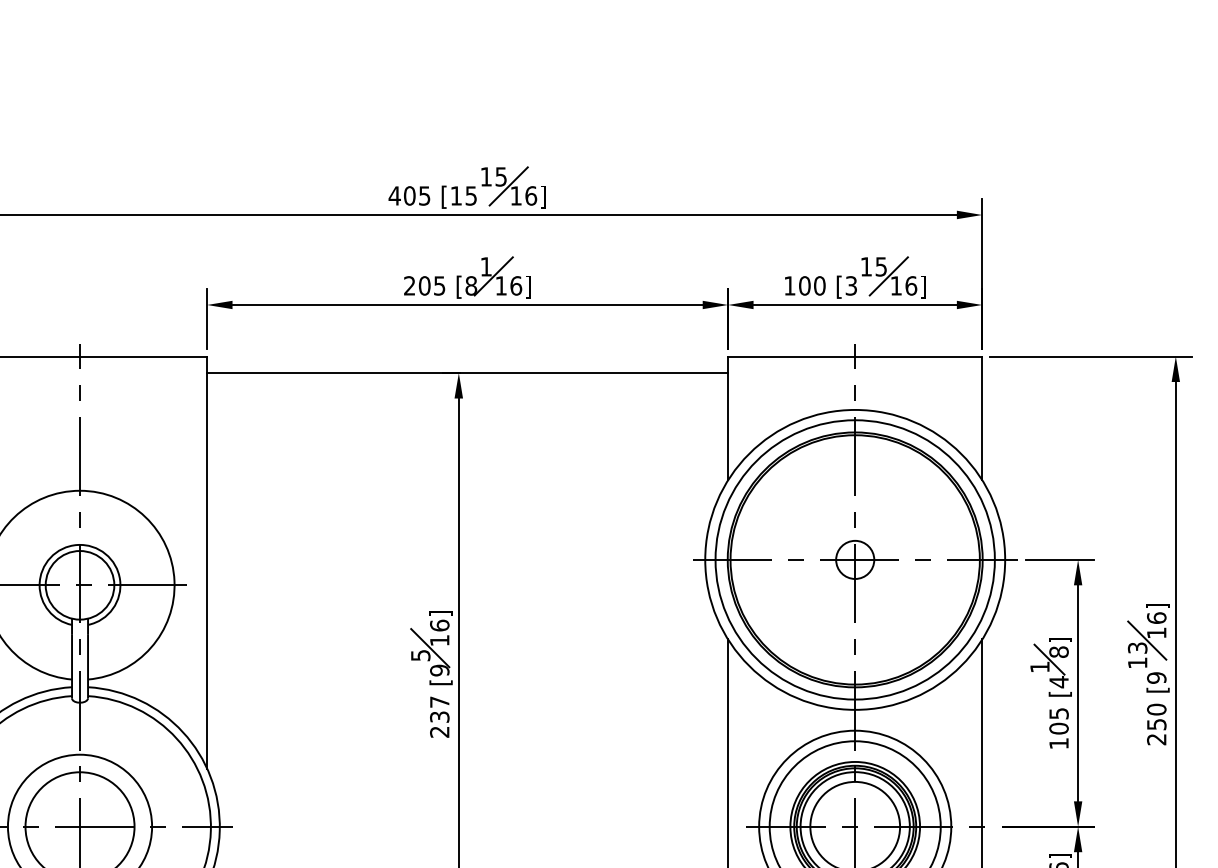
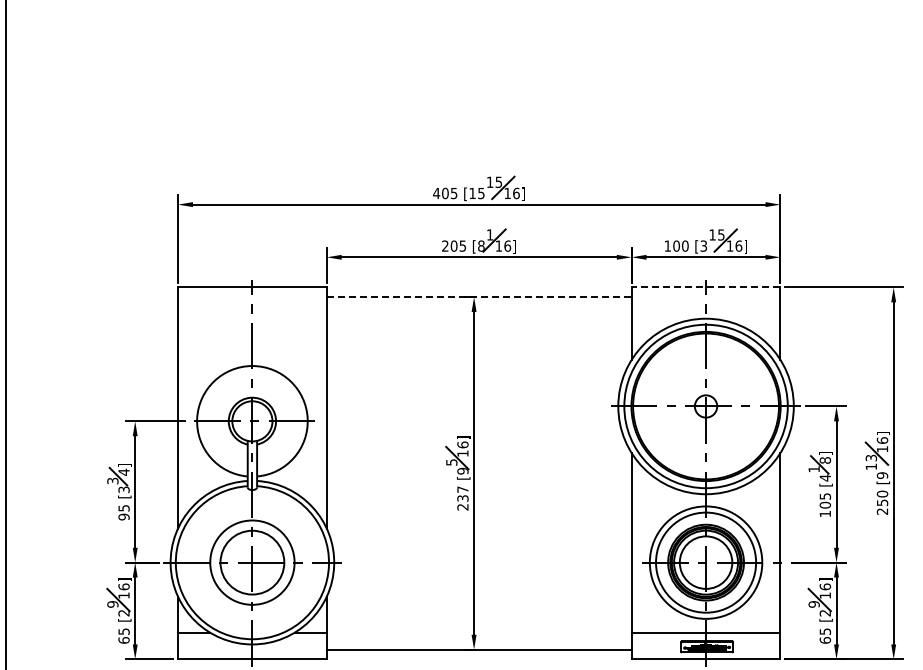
line: (854, 356) -> (705, 287), solid -> dashed
line: (468, 373) -> (479, 297), solid -> dashed

